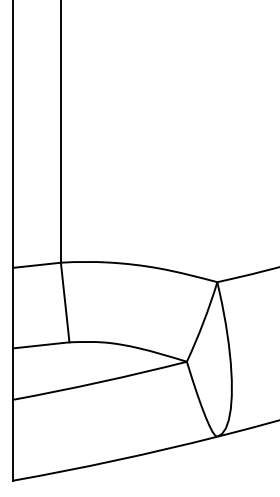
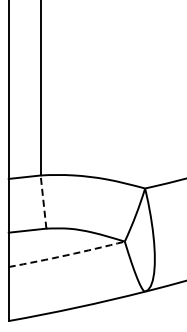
line: (65, 303) -> (43, 202), solid -> dashed
arc: (99, 382) -> (66, 255), solid -> dashed

